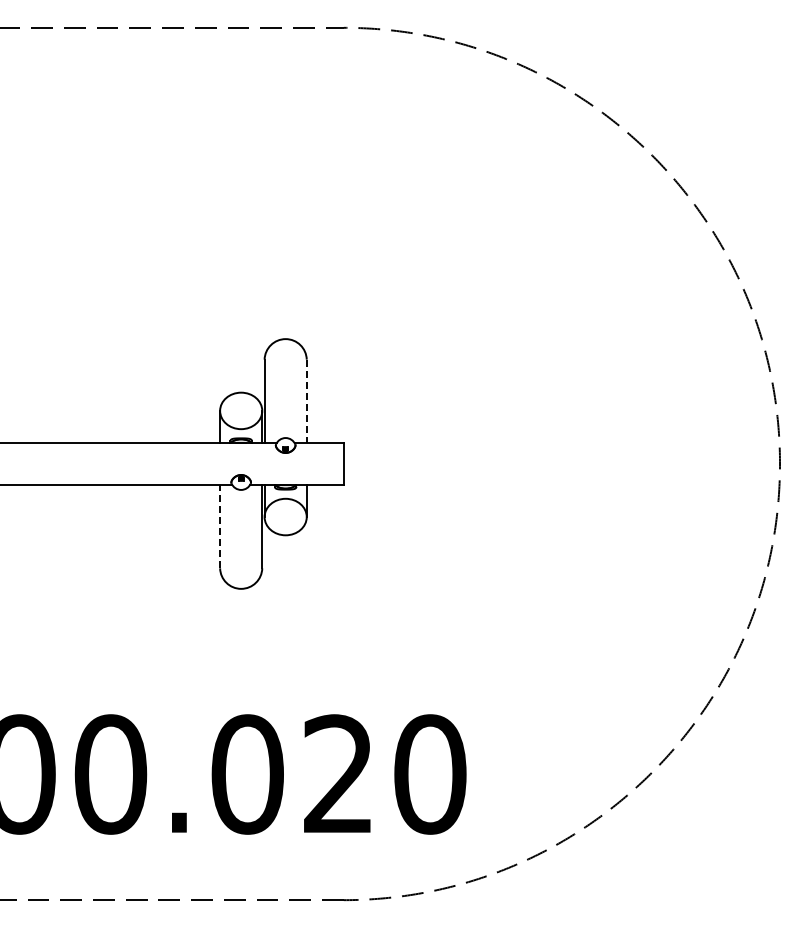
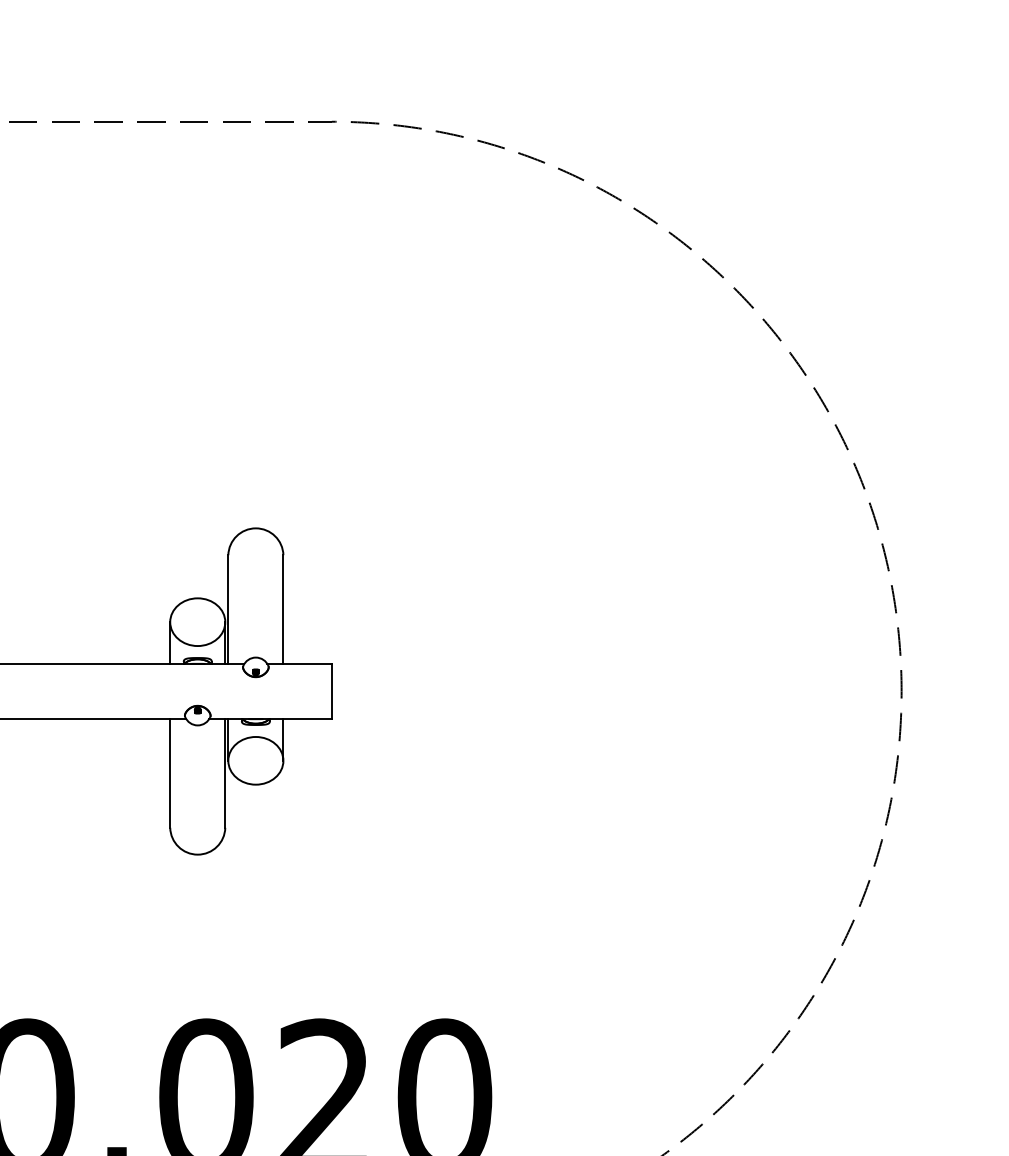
line: (306, 401) -> (283, 609), dashed -> solid
line: (220, 526) -> (170, 773), dashed -> solid

